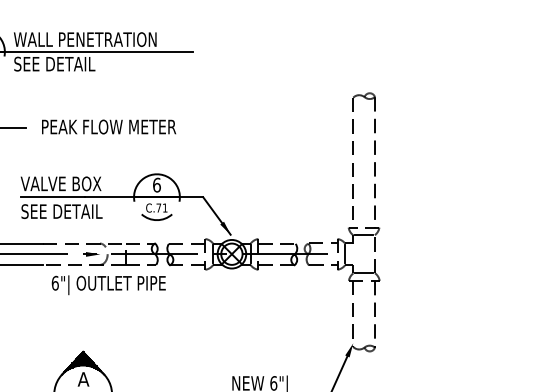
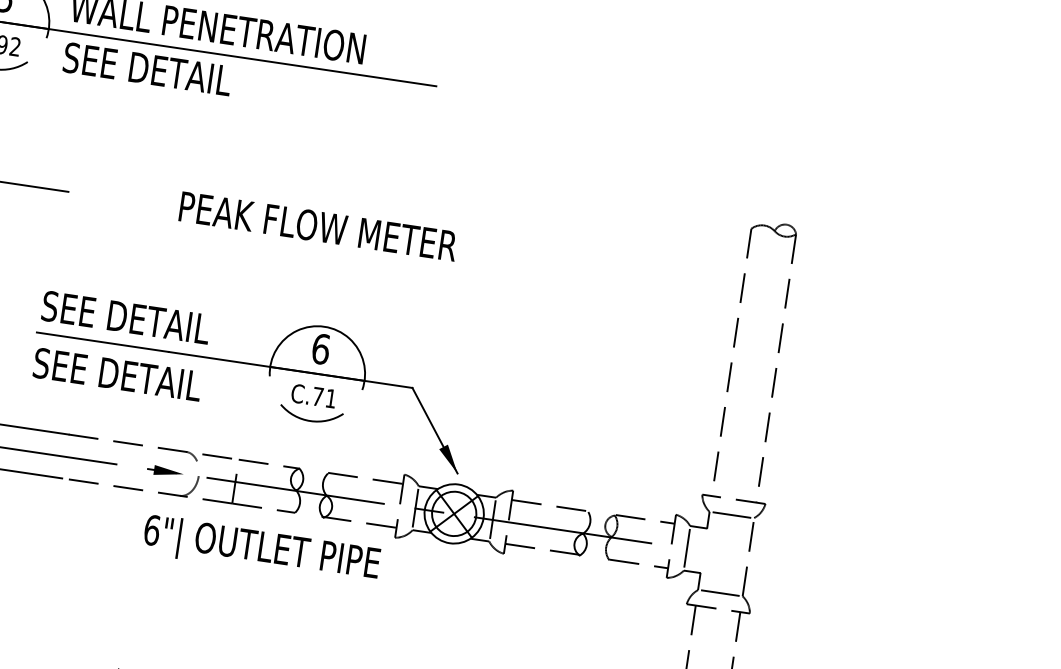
text: (109, 126) -> (319, 225), moved
text: (61, 183) -> (125, 316), VALVE BOX -> SEE DETAIL
text: (108, 285) -> (260, 551), moved

